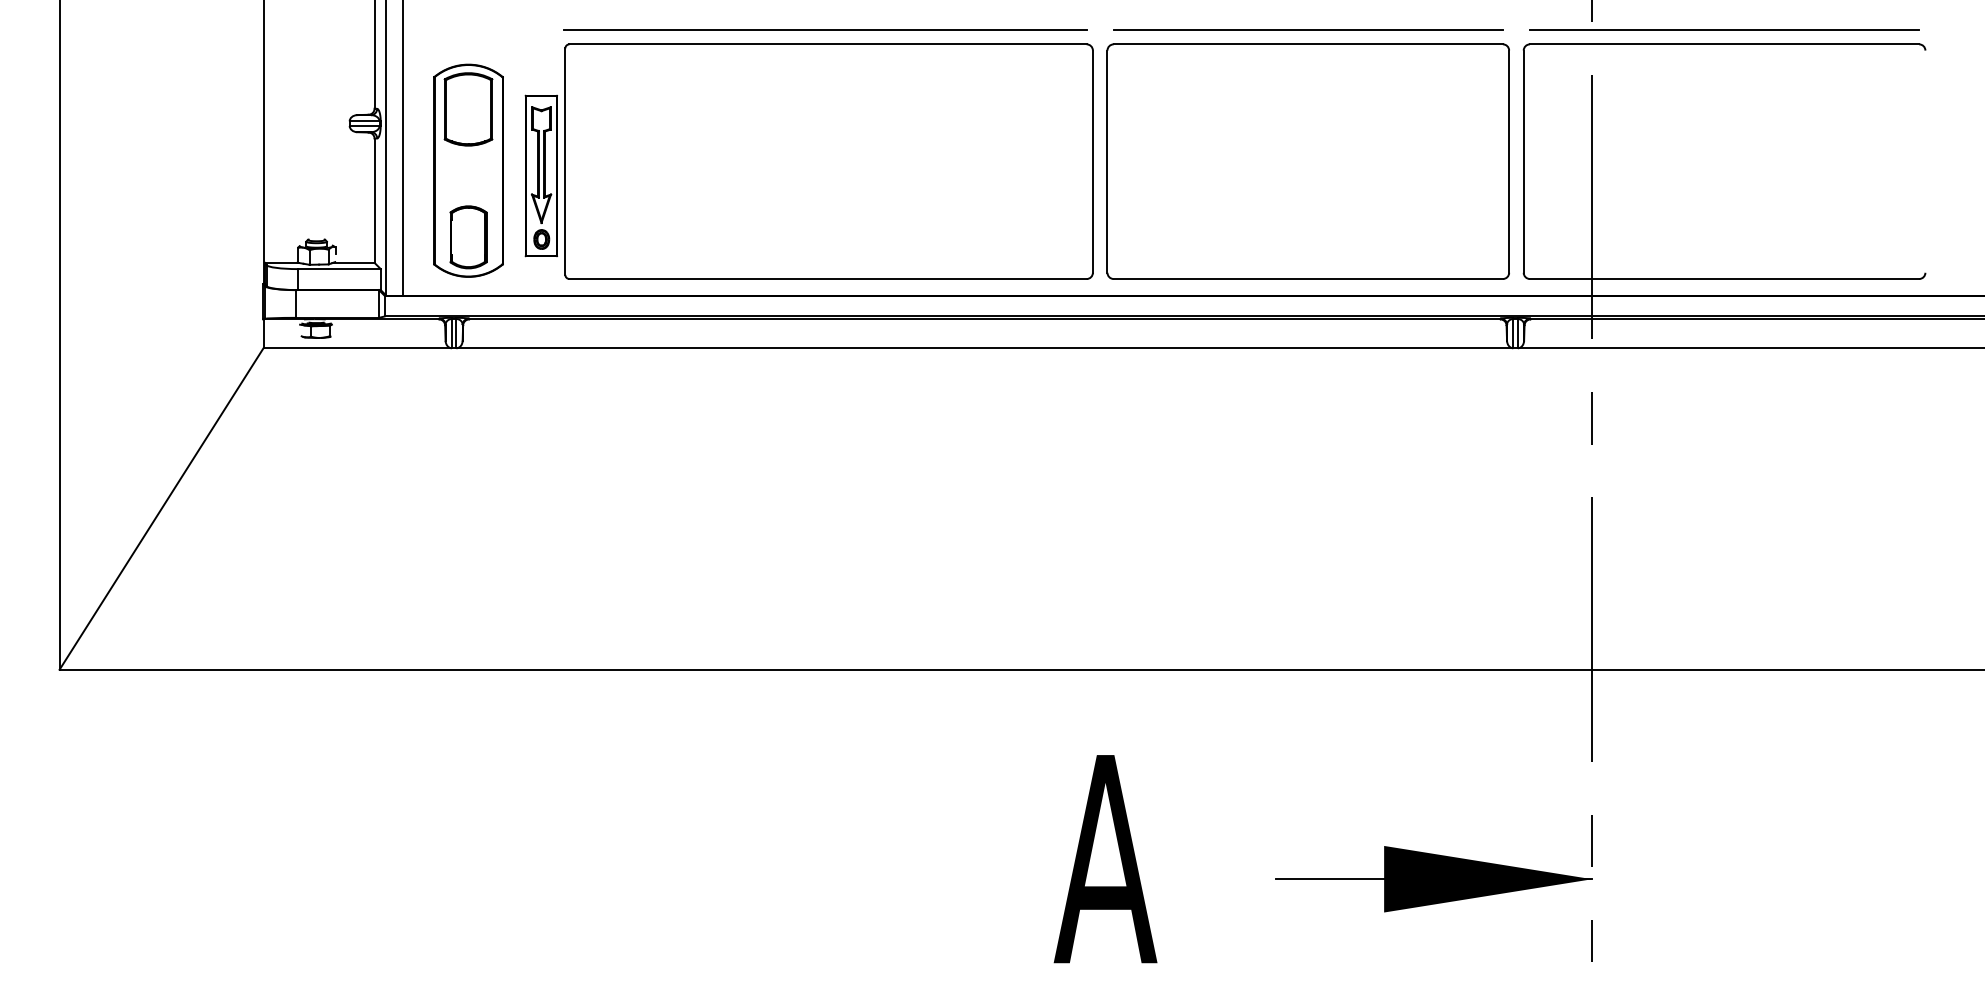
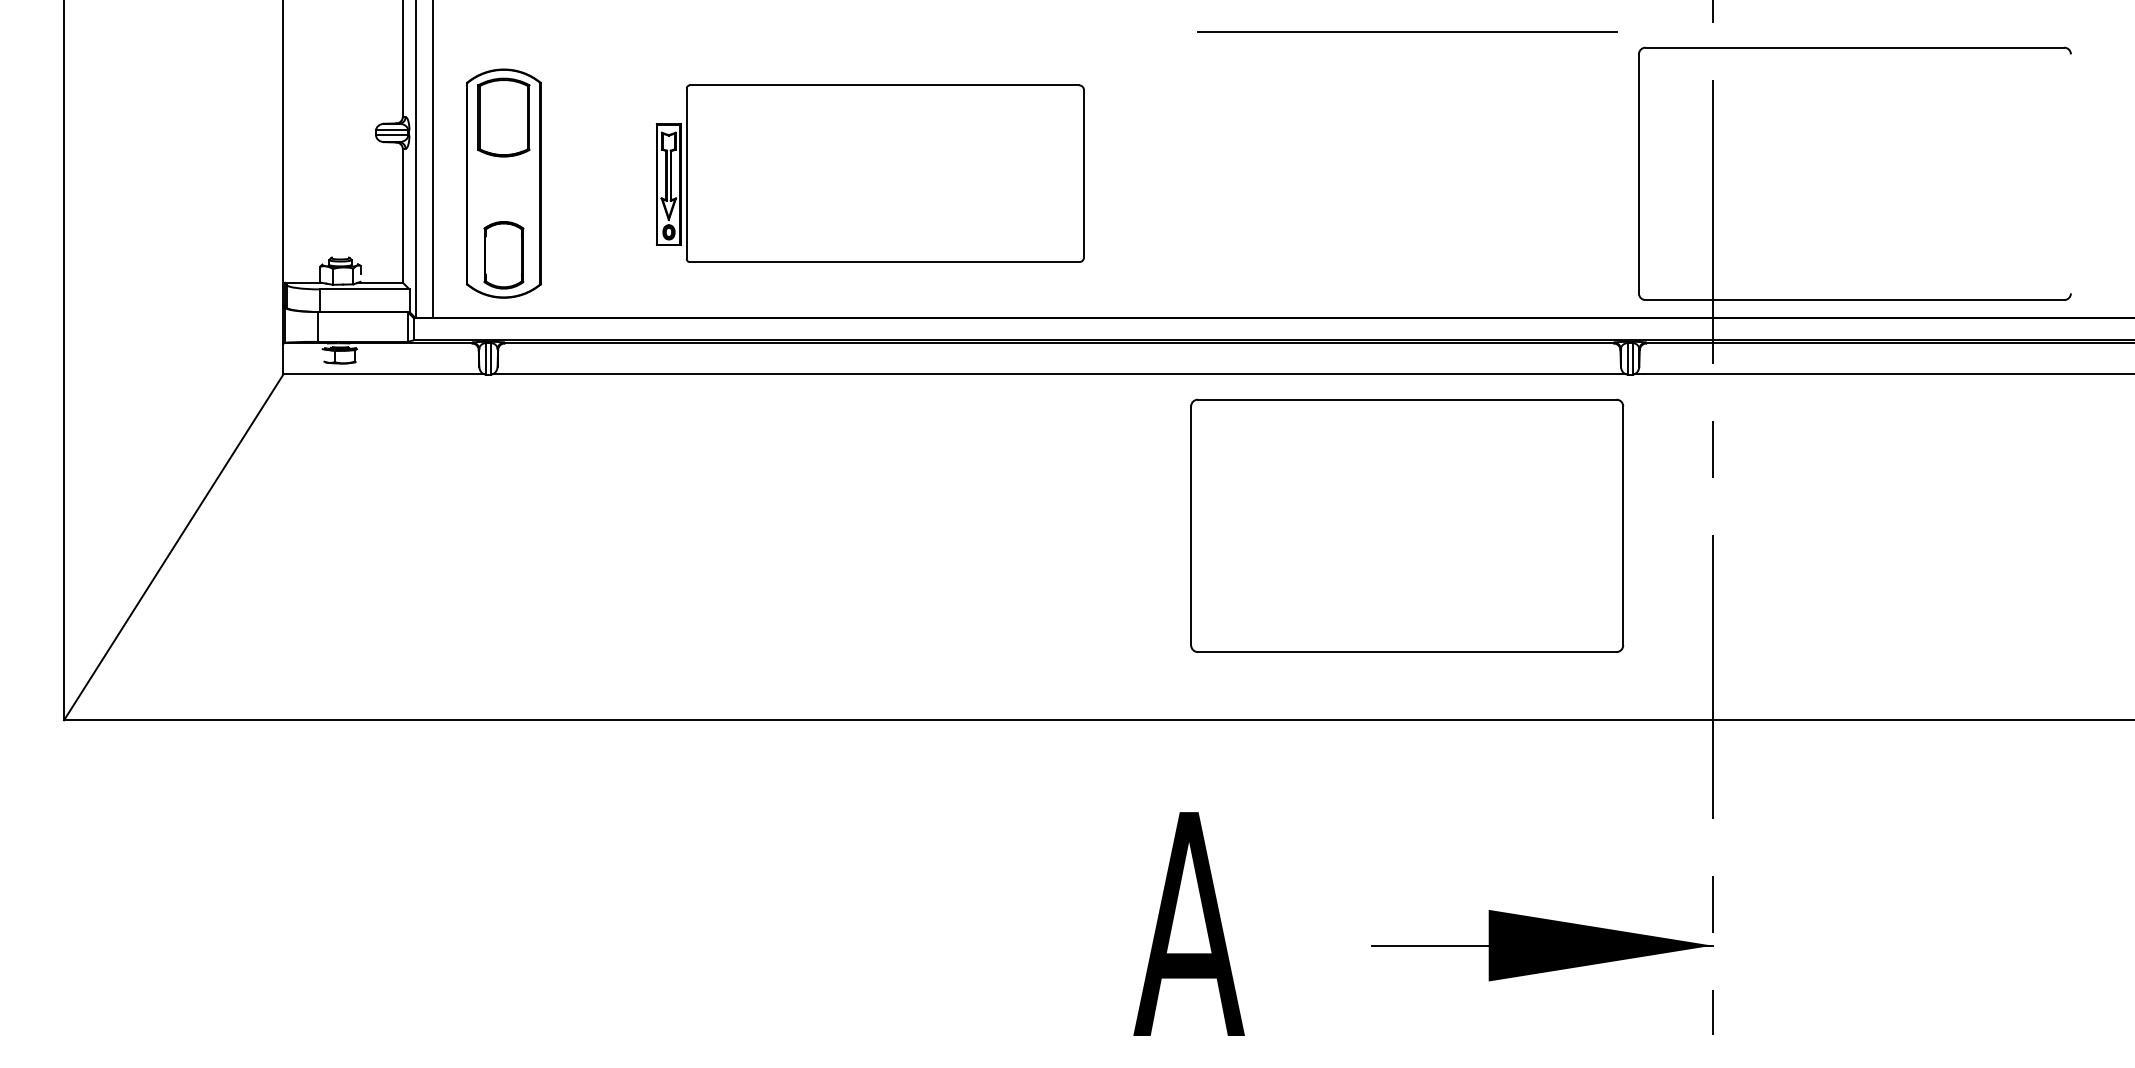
line: (825, 30) -> (887, 32), removed
line: (1724, 30) -> (1854, 32), removed
part: (809, 161) -> (870, 173), size x0.7
part: (1308, 161) -> (1407, 525), moved

